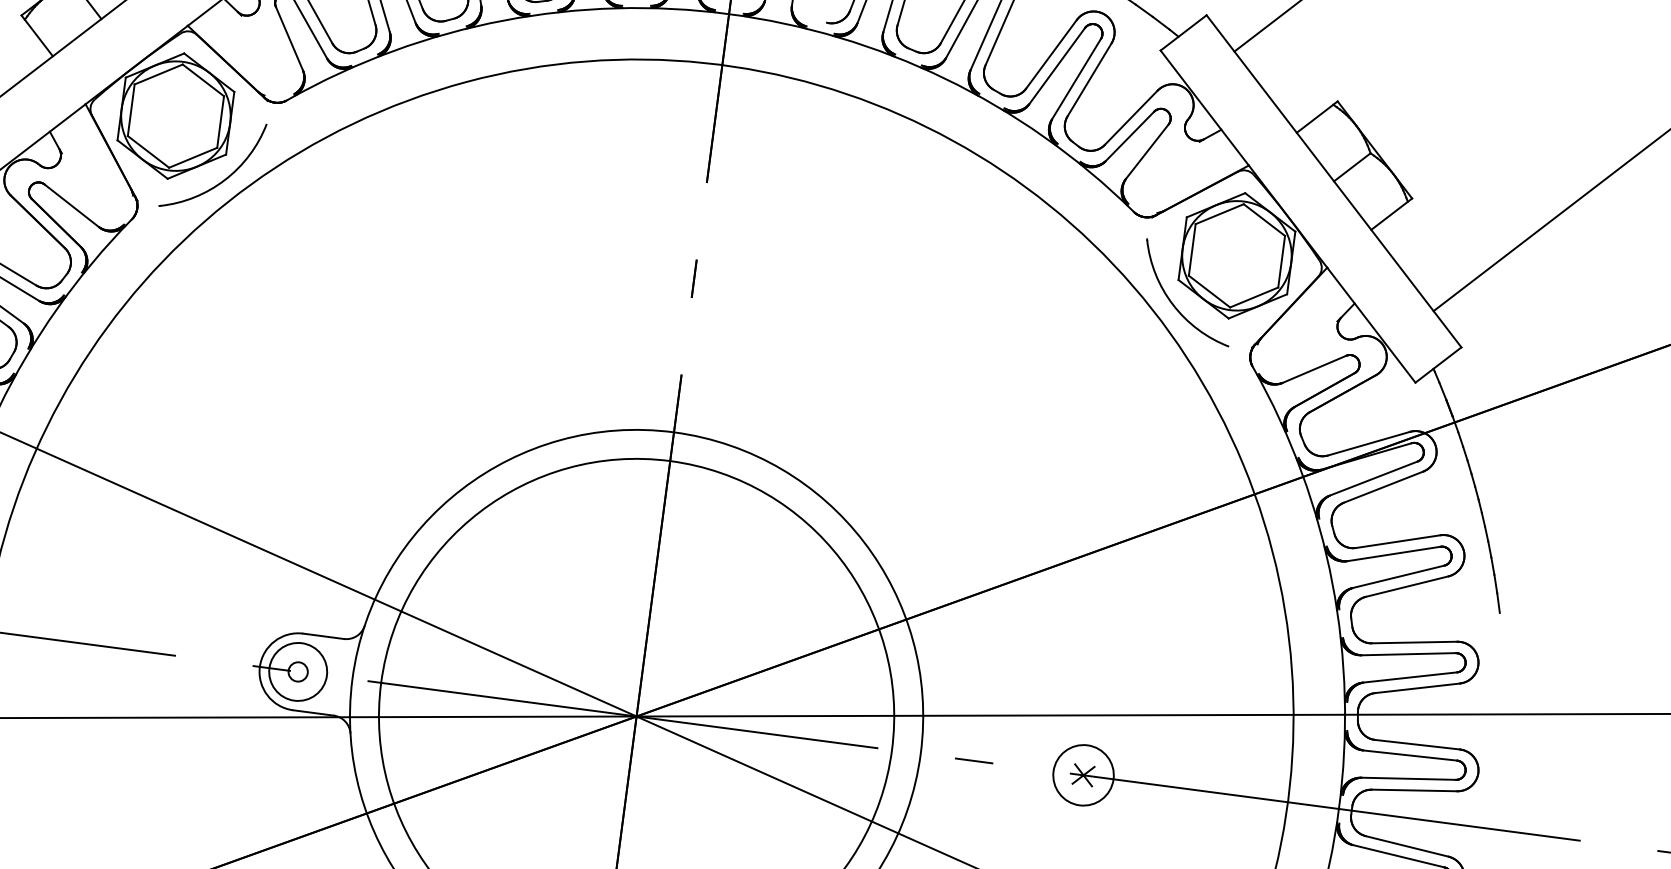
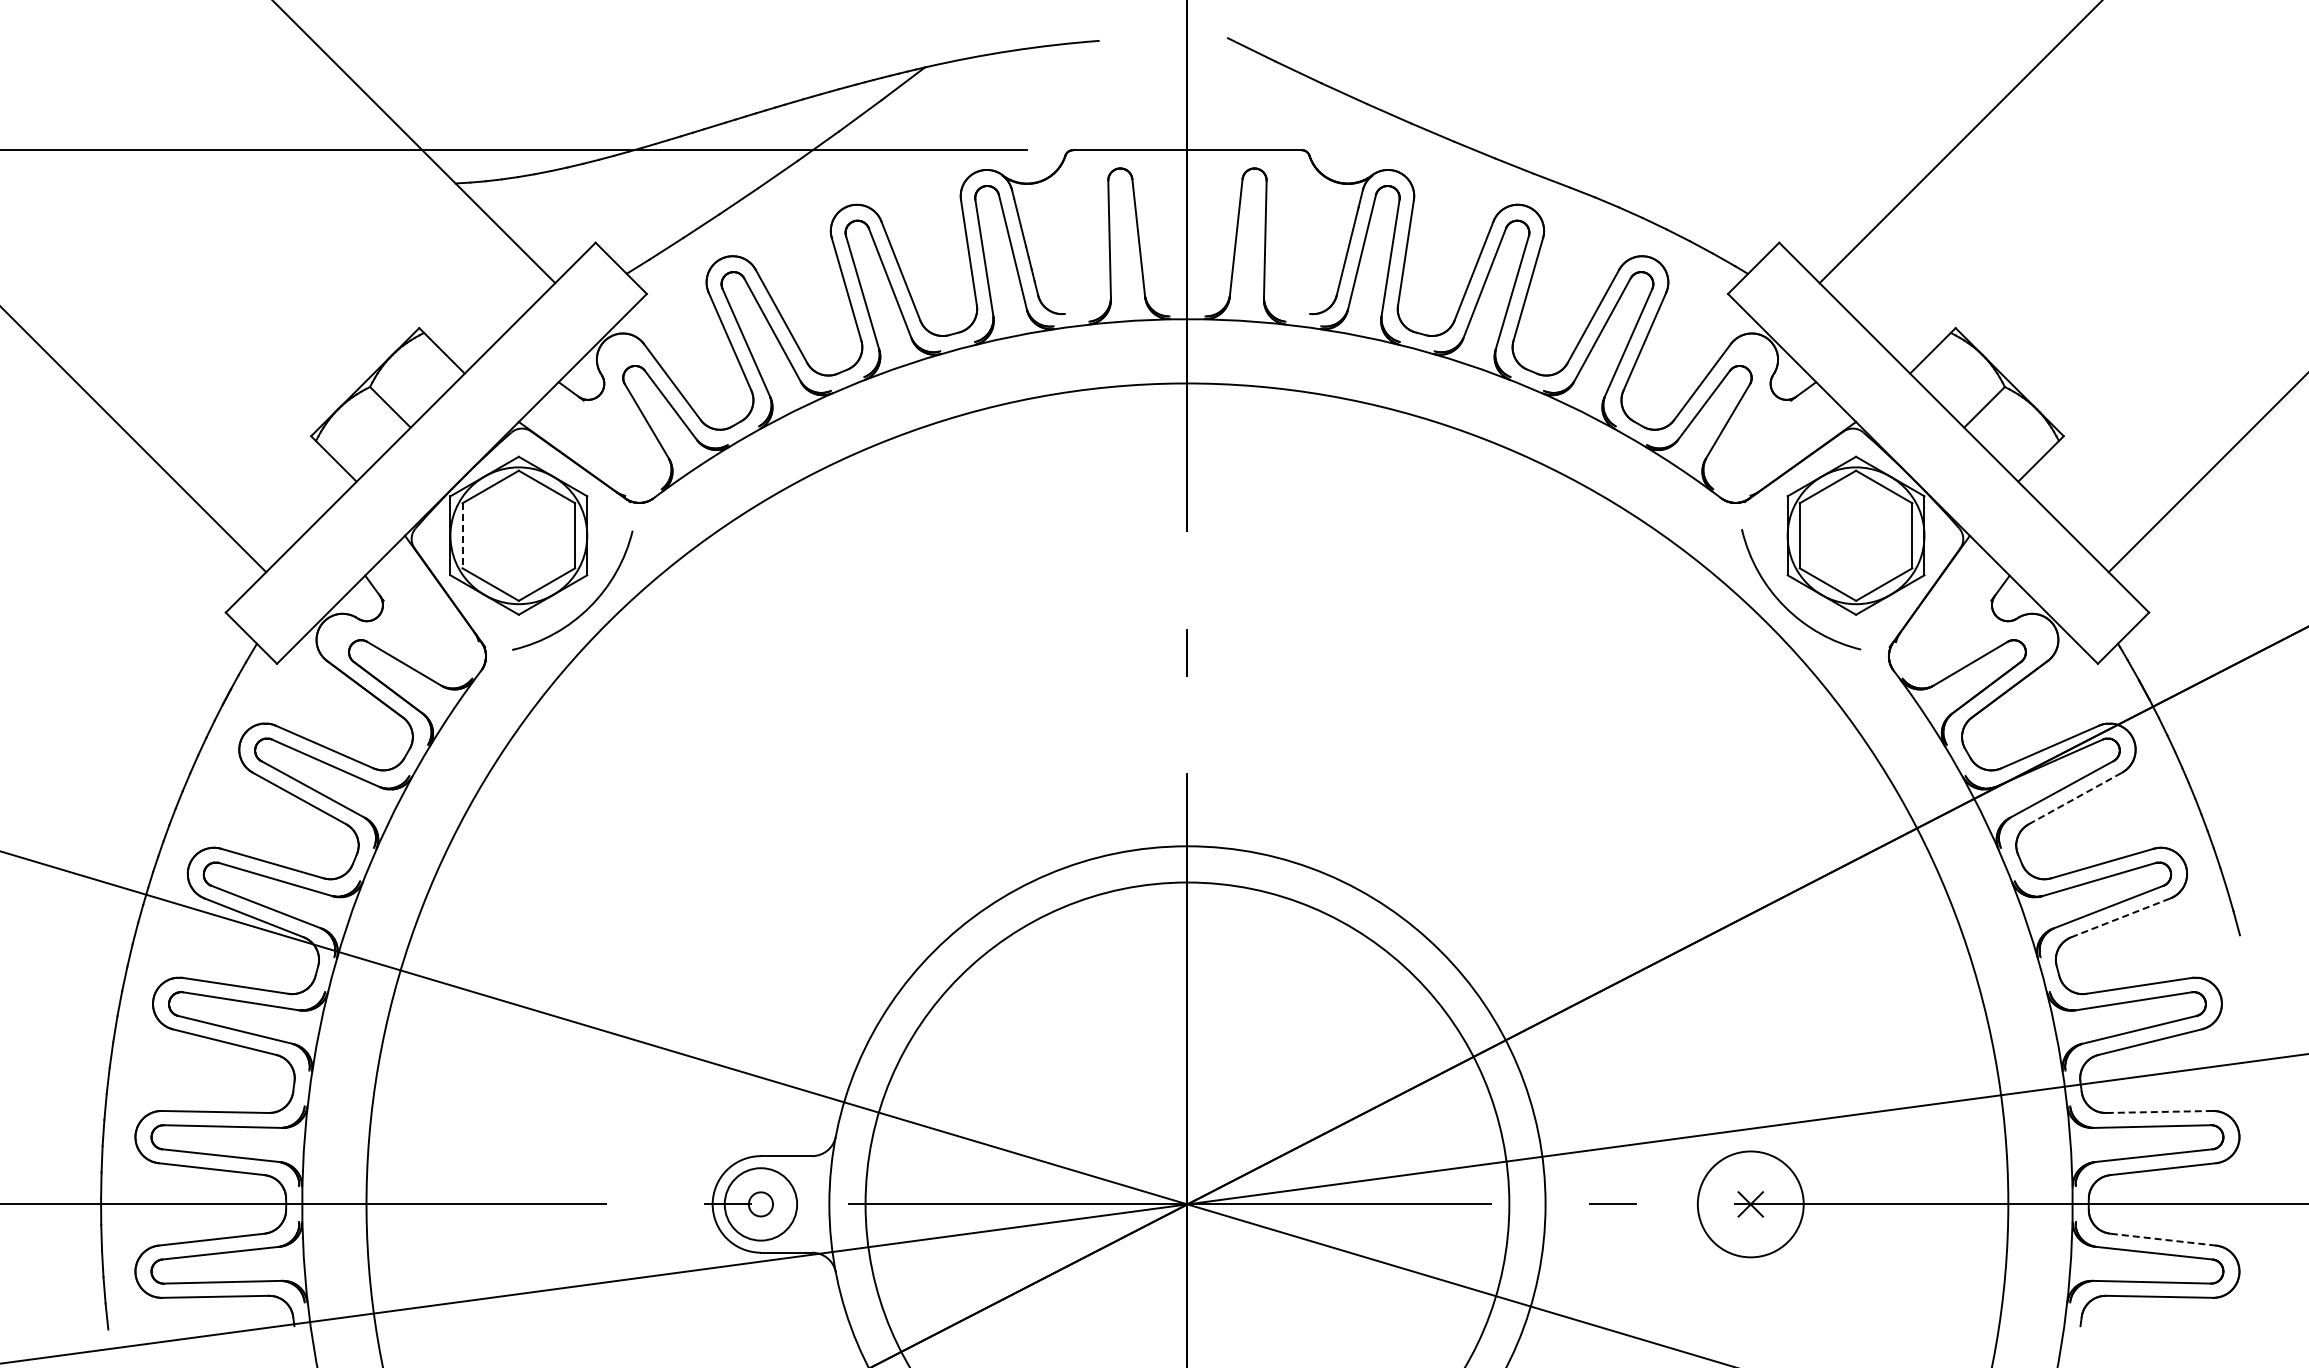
line: (131, 110) -> (462, 535), solid -> dashed
line: (1383, 487) -> (2075, 798), solid -> dashed
line: (1407, 586) -> (2121, 917), solid -> dashed
line: (1416, 744) -> (2158, 1111), solid -> dashed
circle: (1083, 775) -> (1750, 1204), size x1.4
line: (1406, 846) -> (2162, 1239), solid -> dashed

